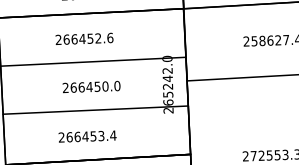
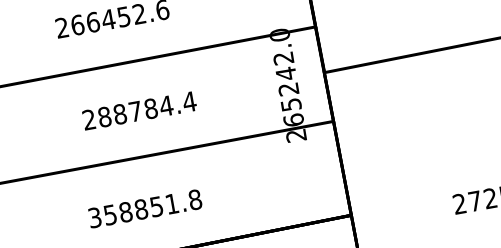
text: (95, 86) -> (146, 108), 266450.0 -> 288784.4
text: (87, 136) -> (145, 208), 266453.4 -> 358851.8

